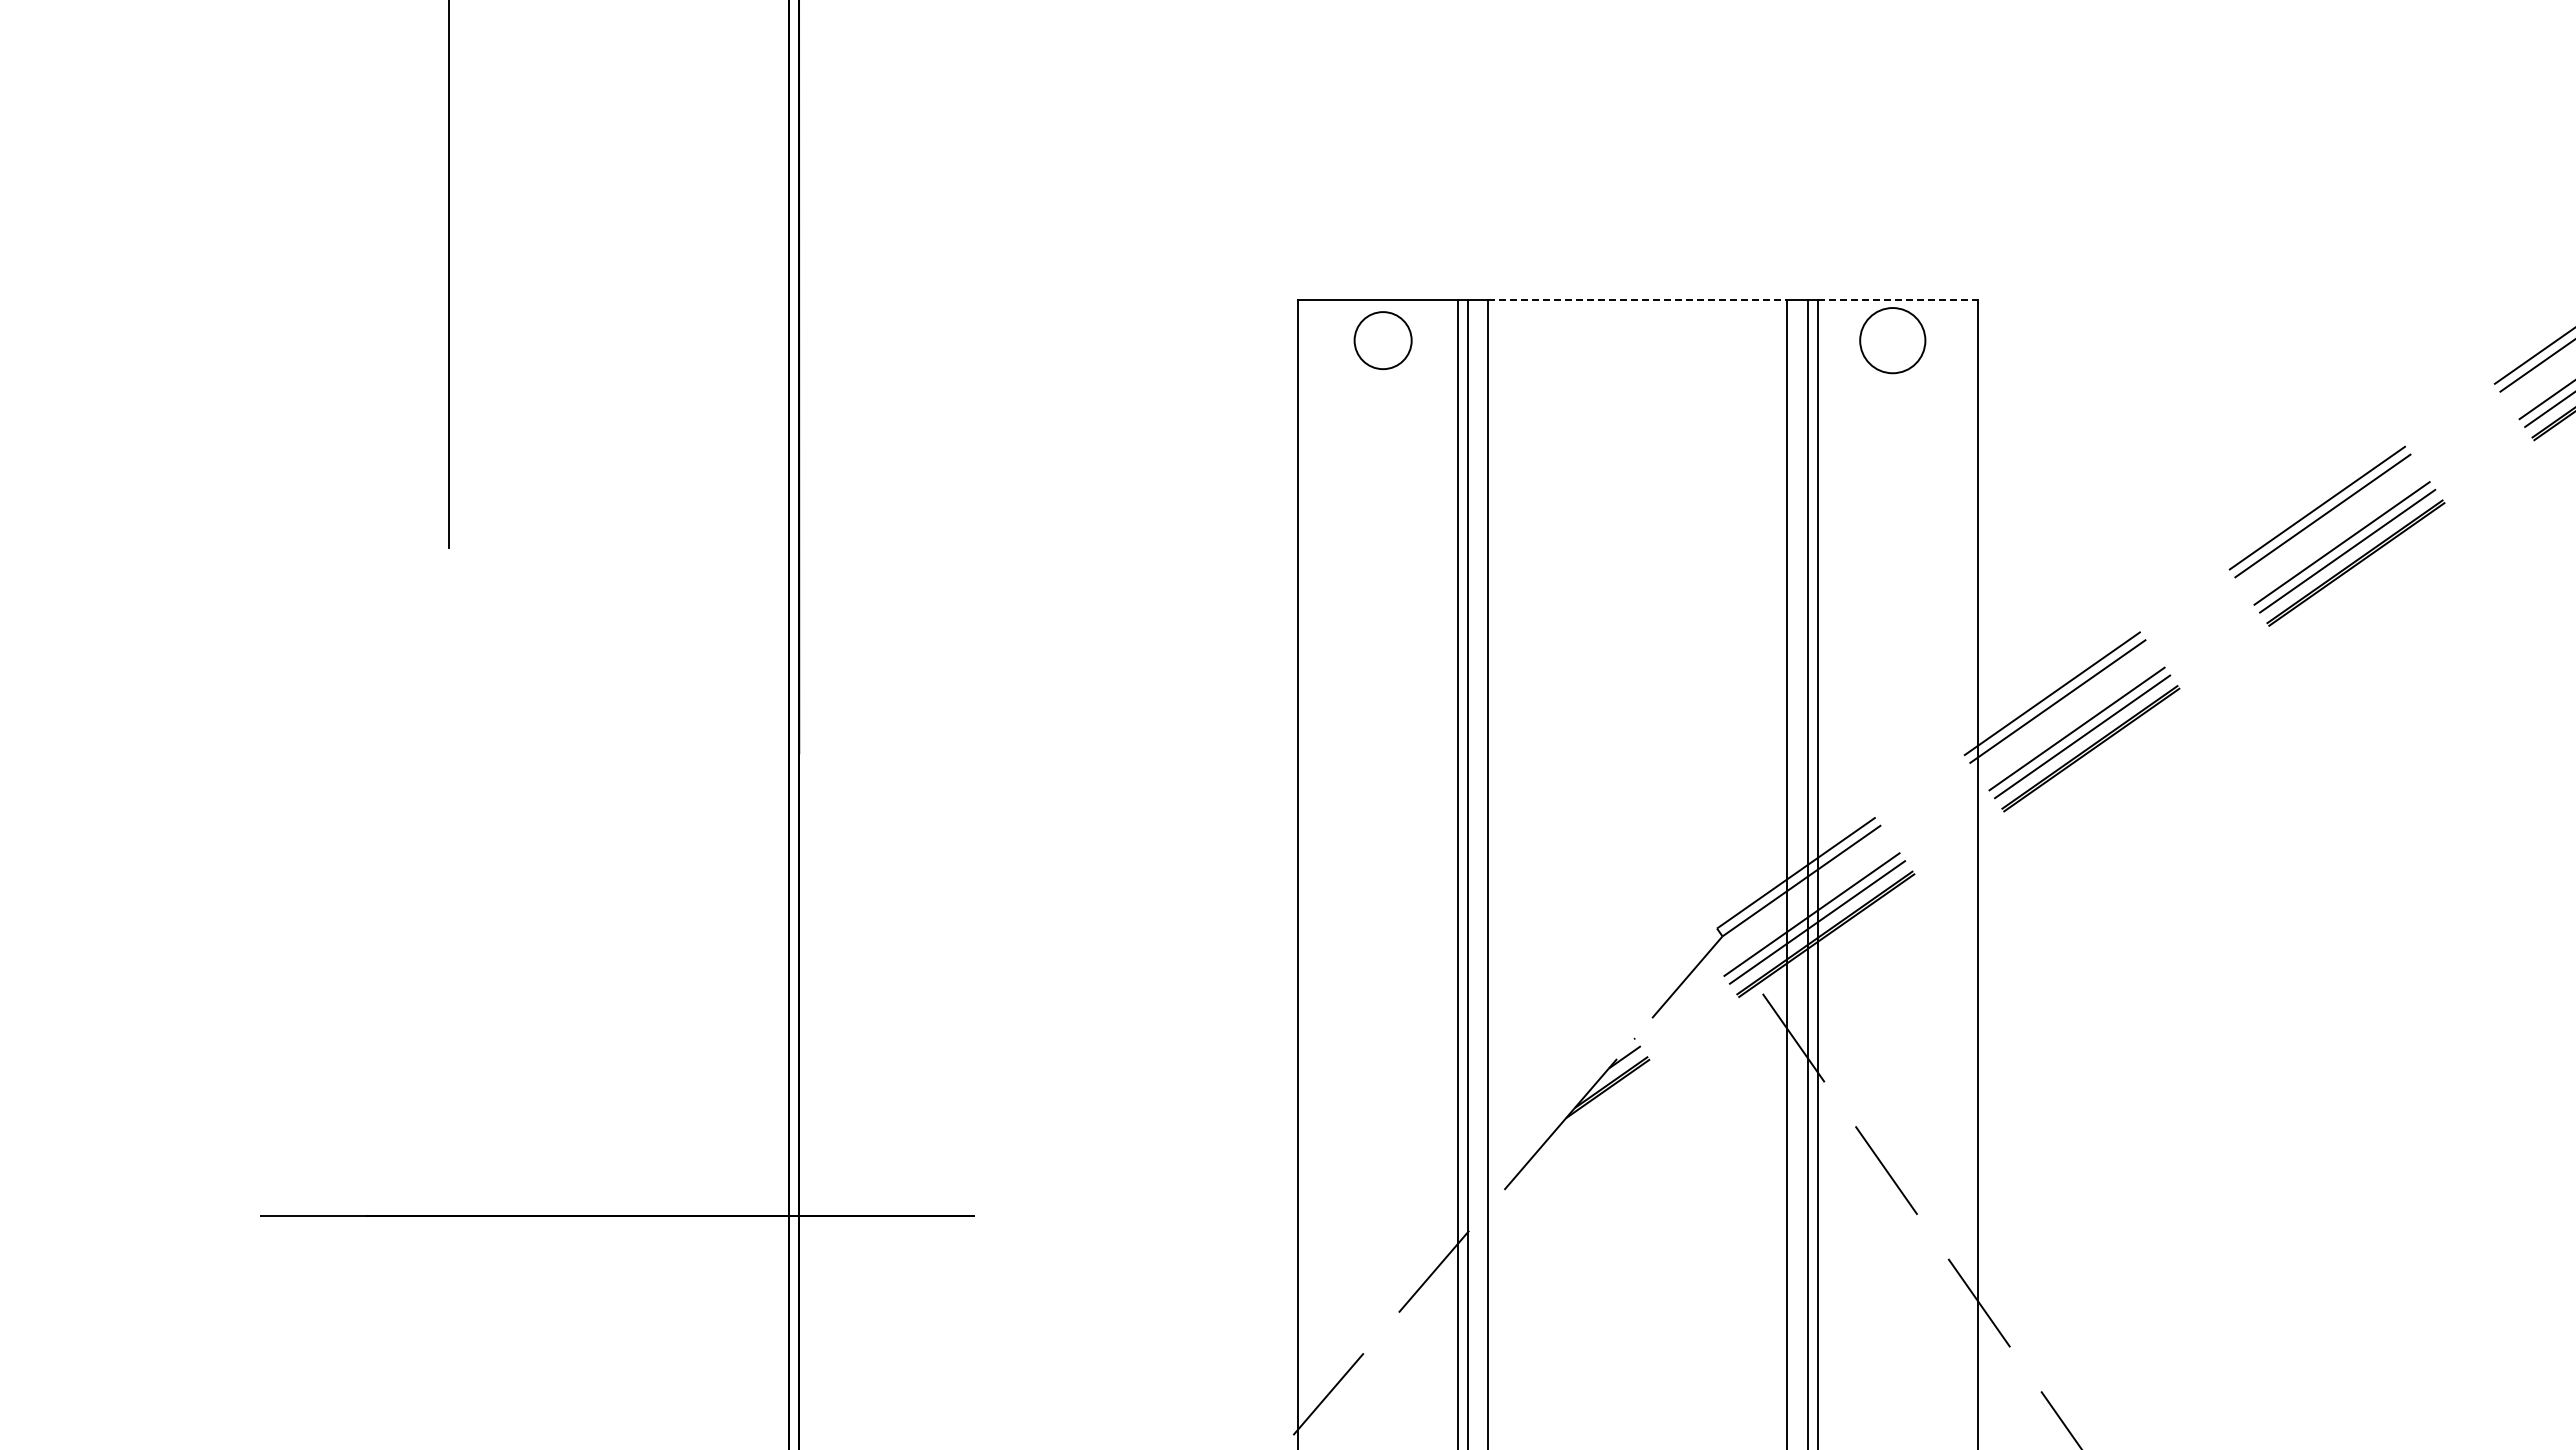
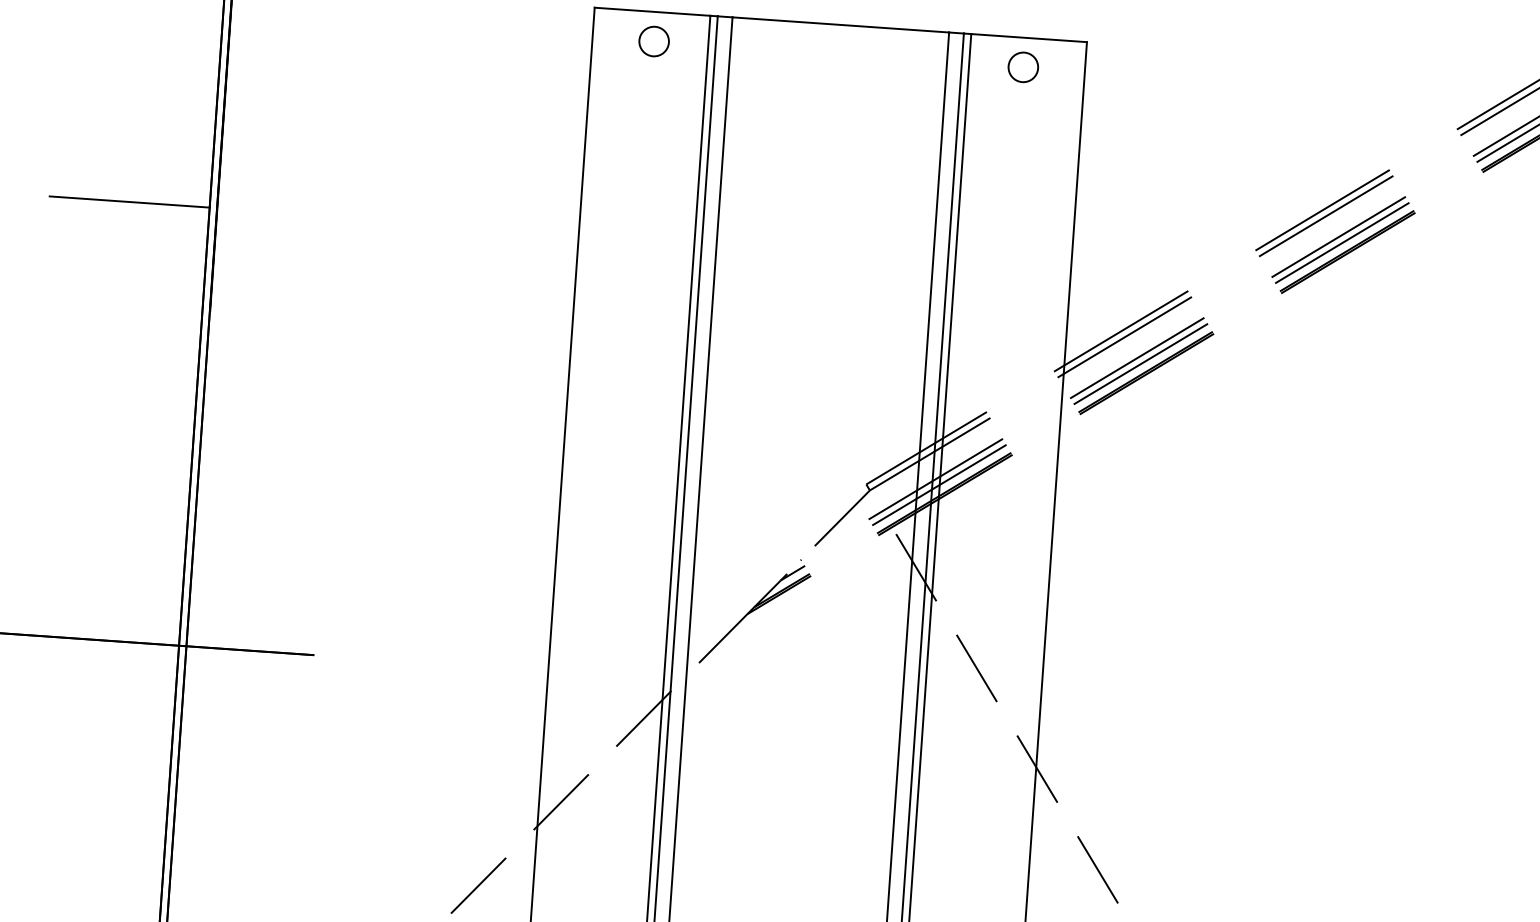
line: (1638, 299) -> (841, 24), dashed -> solid
line: (1897, 299) -> (1028, 37), dashed -> solid
circle: (1382, 340) -> (653, 41), size x0.71
circle: (1892, 340) -> (1023, 67), size x0.62
line: (677, 611) -> (129, 202), added

